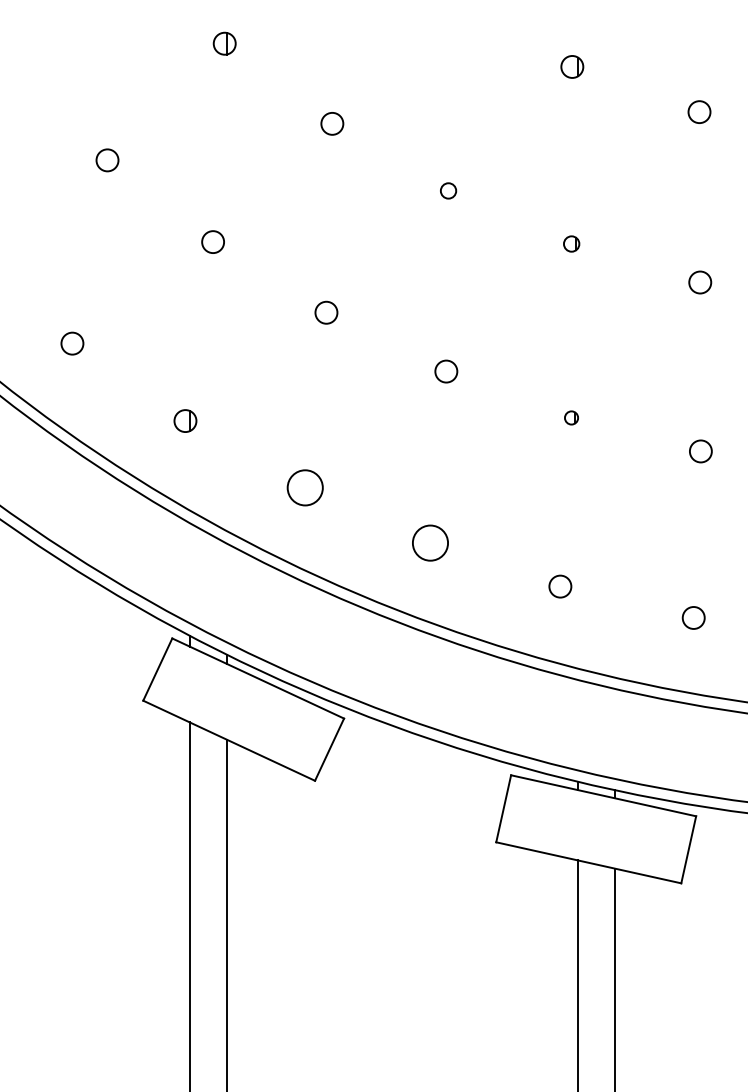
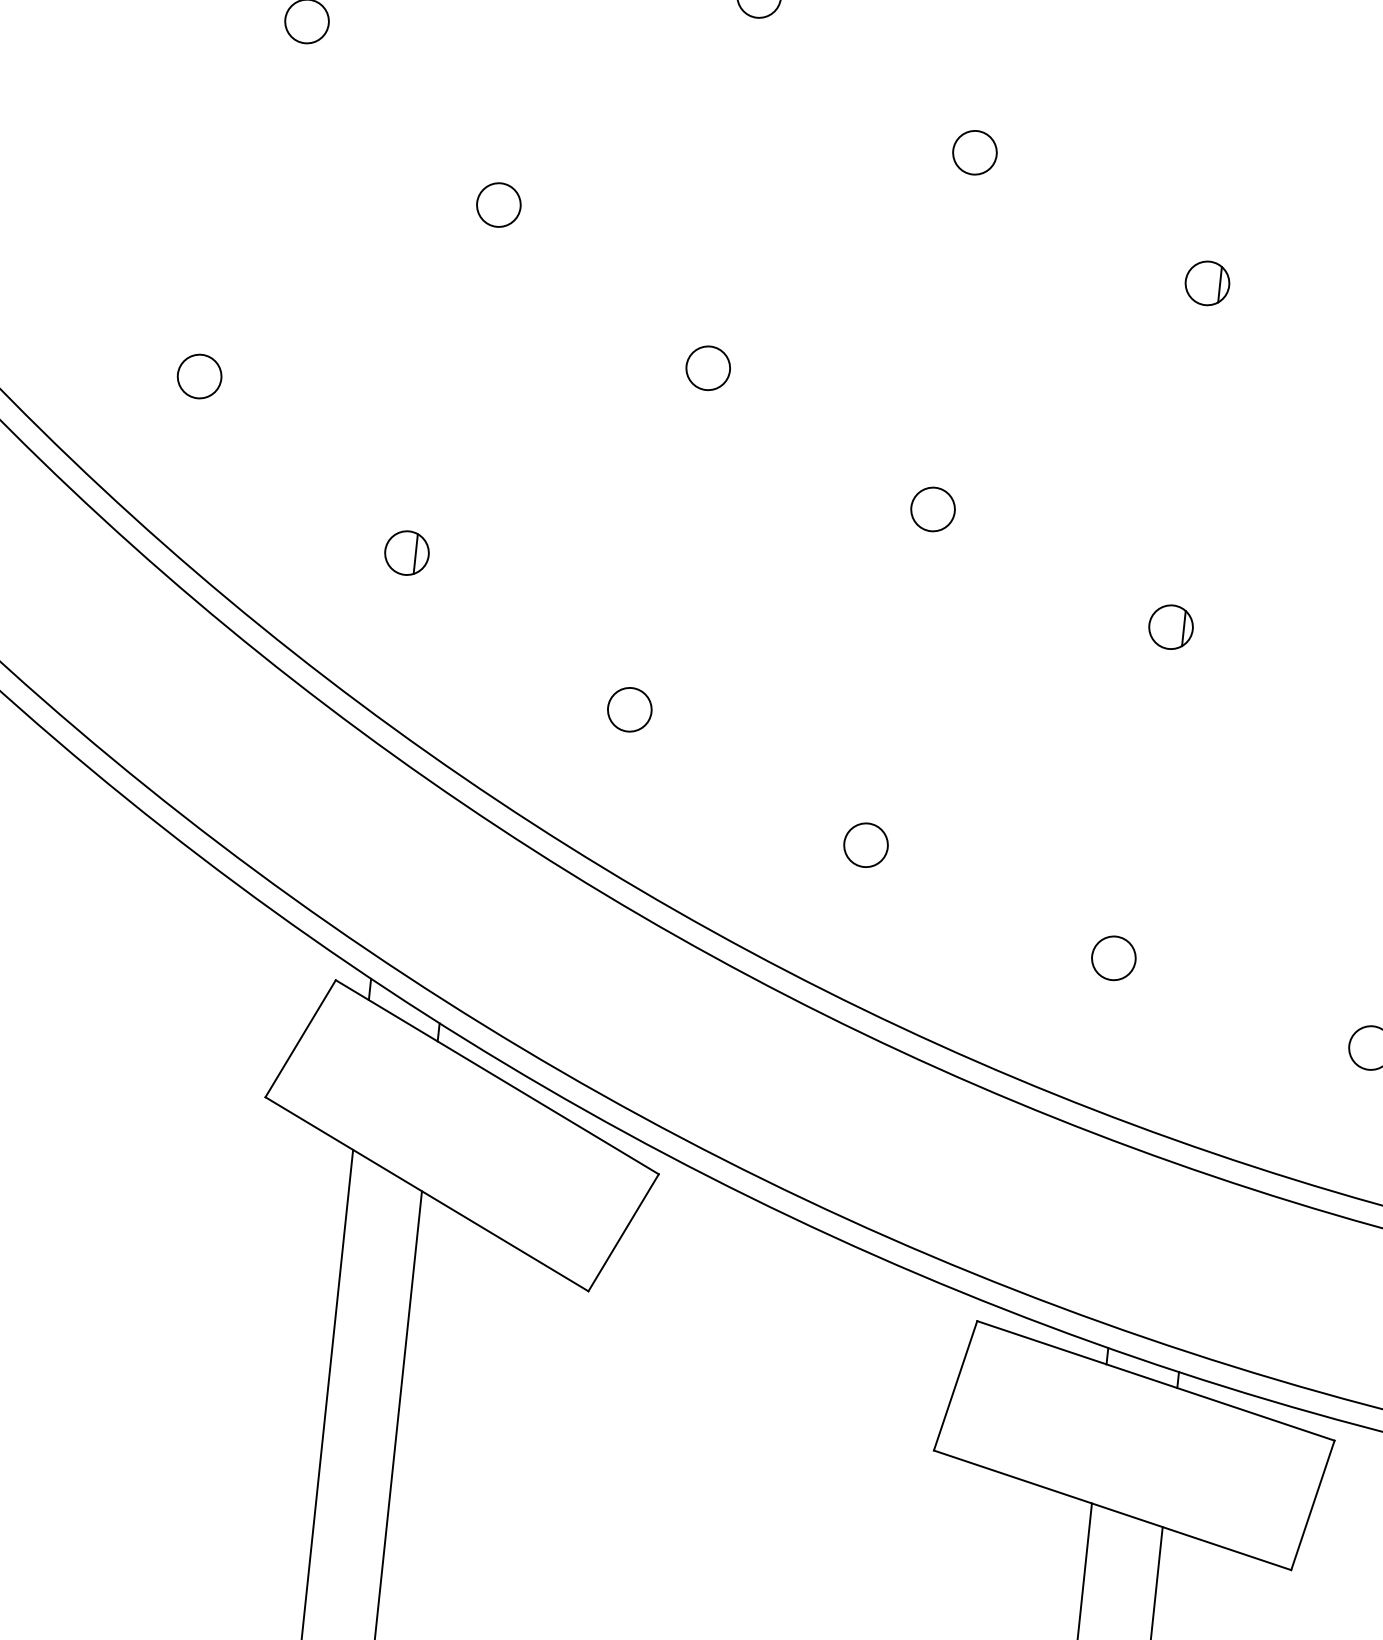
circle: (448, 190) -> (974, 151), size x1.43
part: (571, 243) -> (1207, 282), size x1.43
part: (571, 417) -> (1170, 626), size x1.67
circle: (304, 487) -> (628, 709), size x0.62
circle: (430, 542) -> (866, 844), size x0.62

